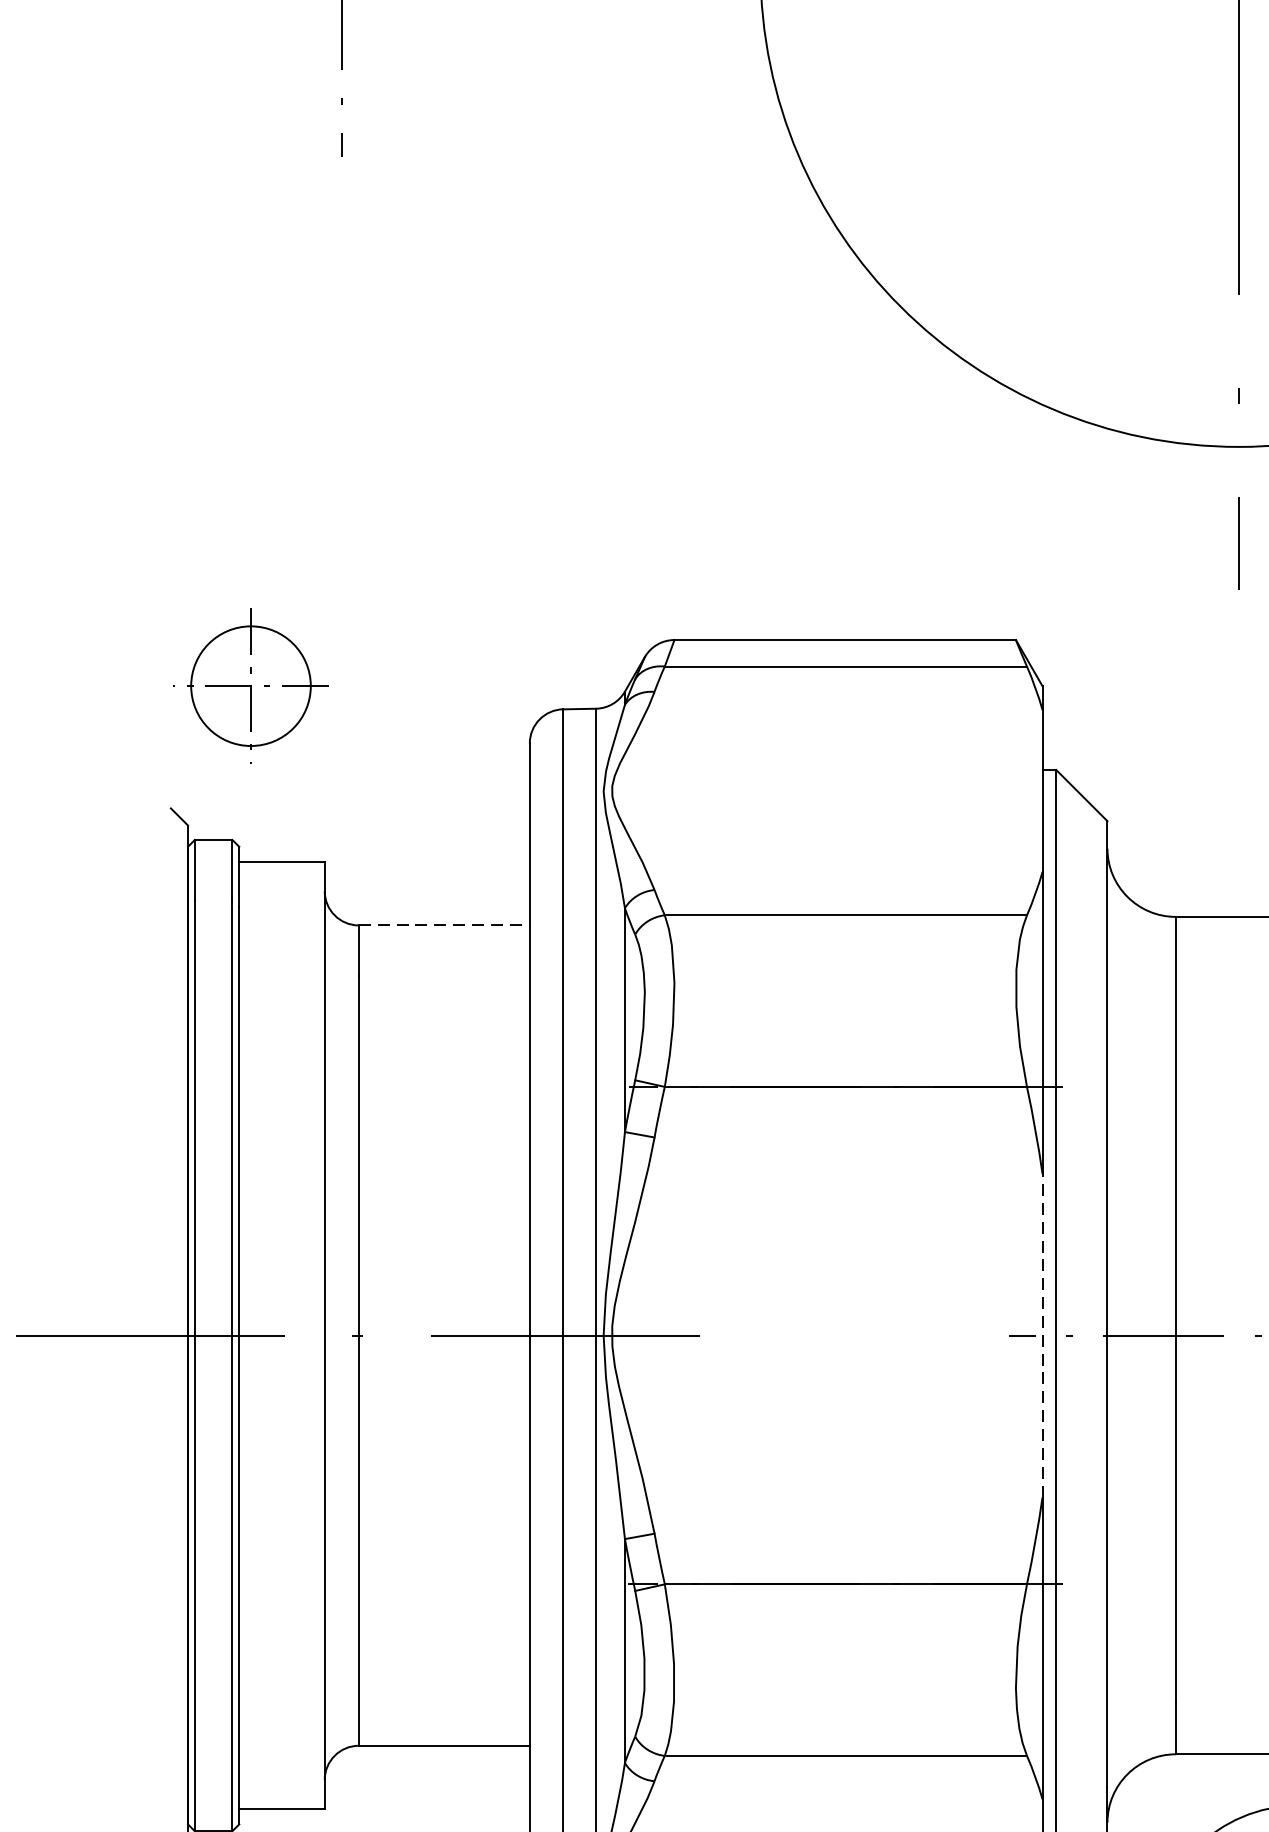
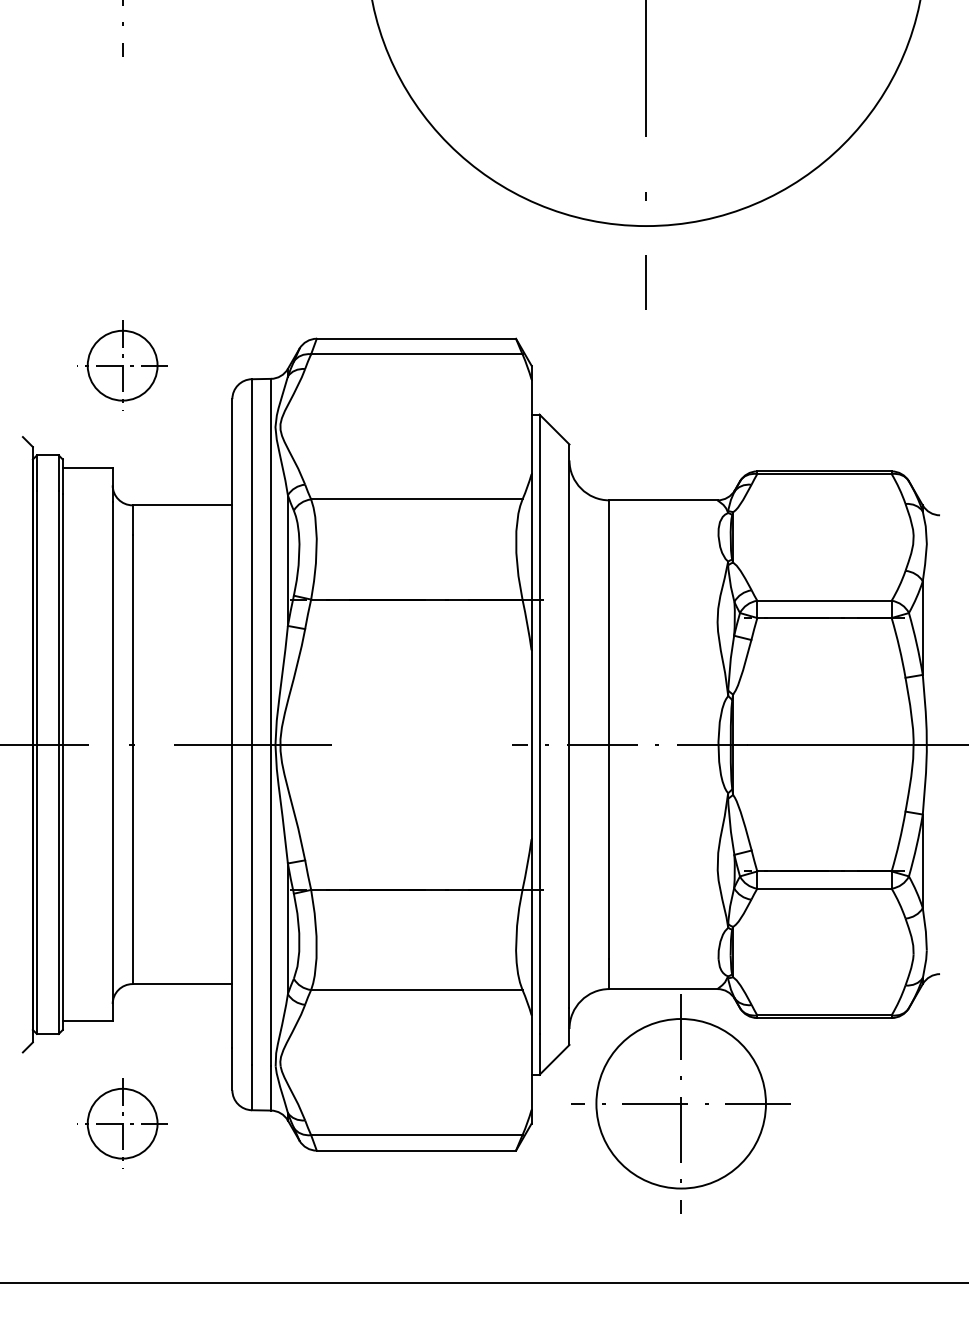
part: (250, 685) -> (122, 365), moved
line: (444, 925) -> (182, 505), dashed -> solid
line: (1042, 1335) -> (531, 744), dashed -> solid

